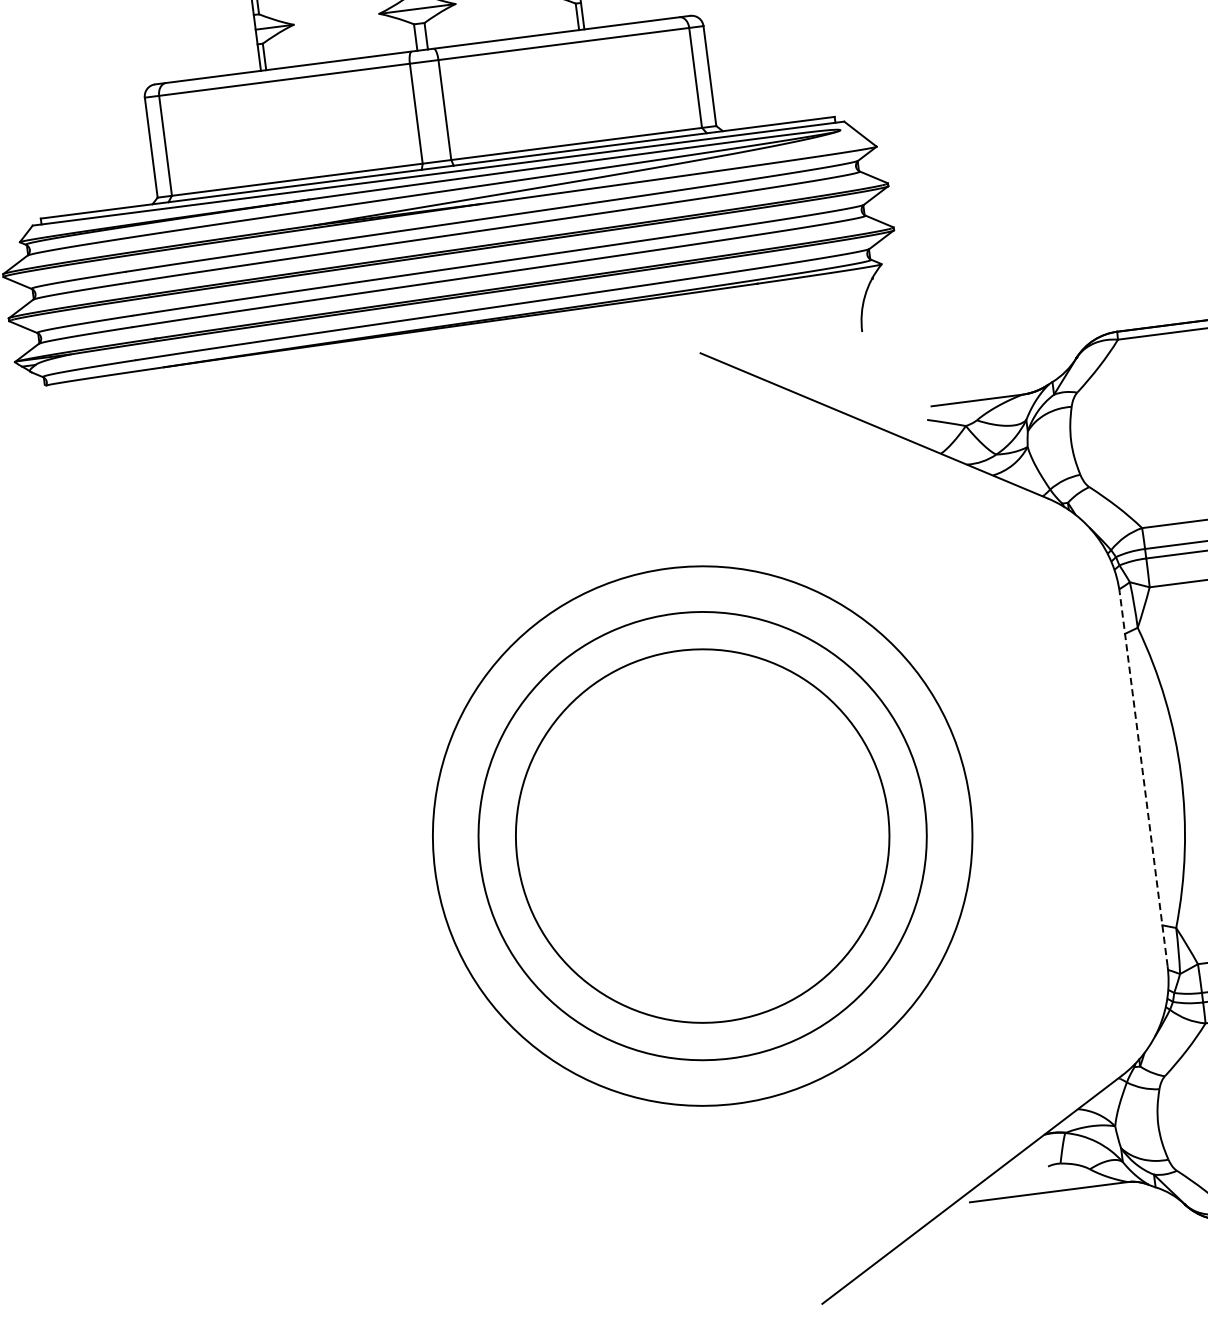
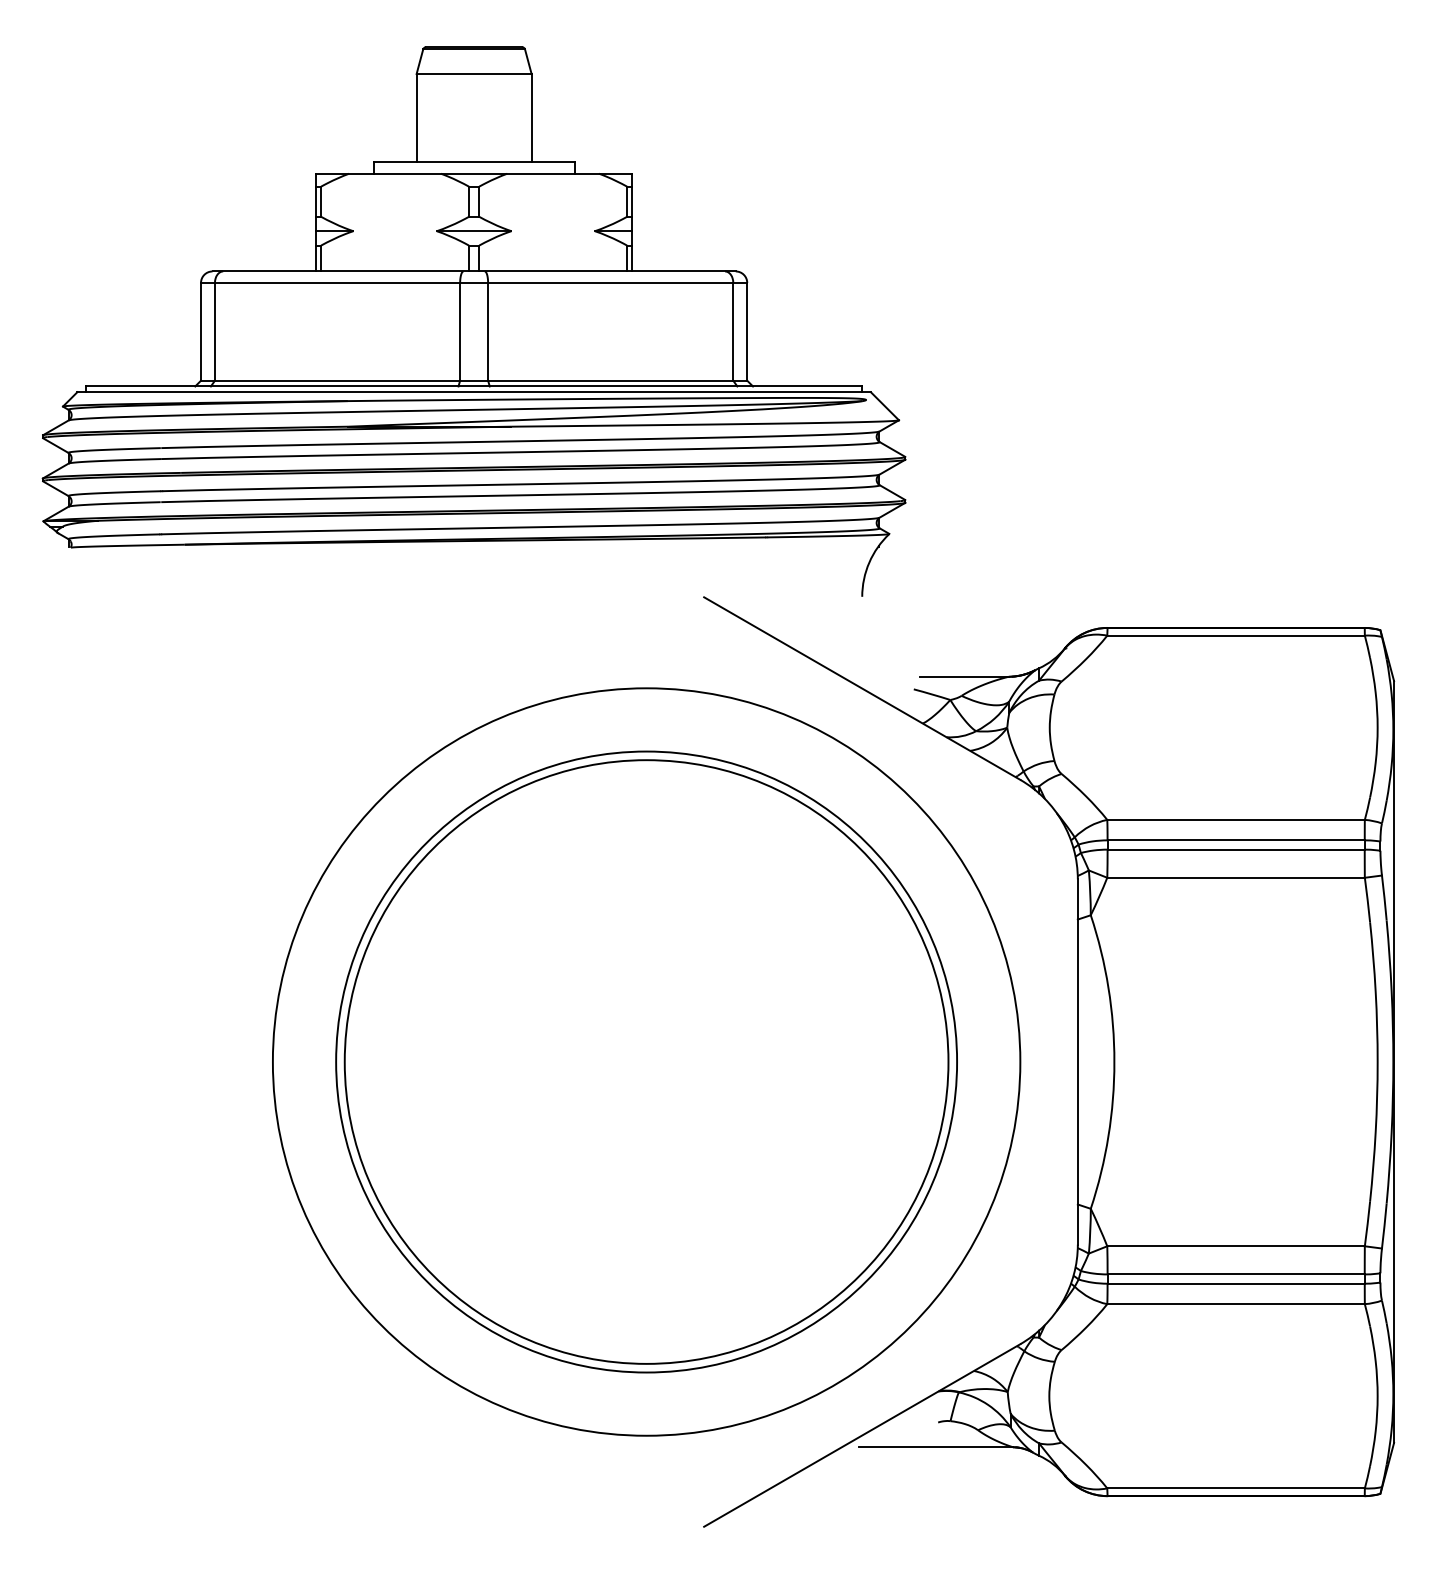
line: (1143, 780) -> (1077, 1062), dashed -> solid
circle: (702, 835) -> (646, 1061), size x1.43
circle: (702, 835) -> (646, 1061), size x1.43
circle: (702, 835) -> (646, 1061), size x1.67

